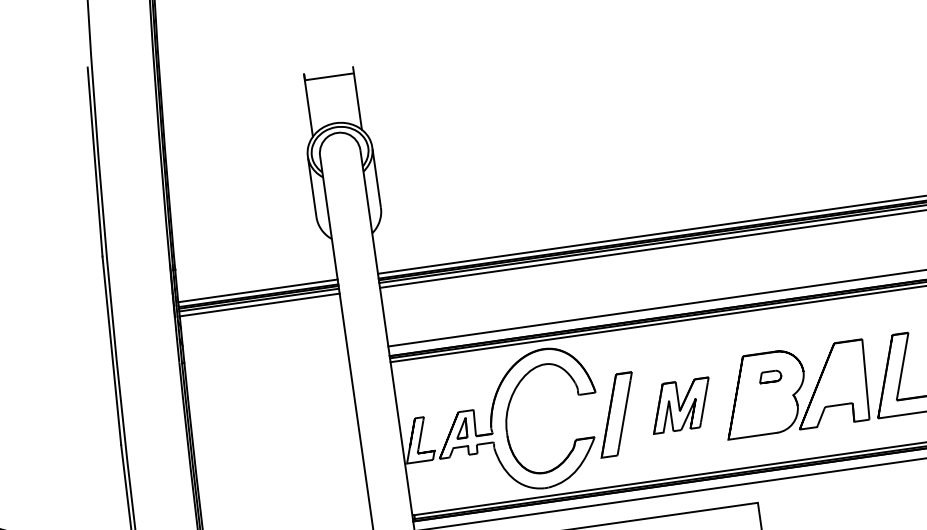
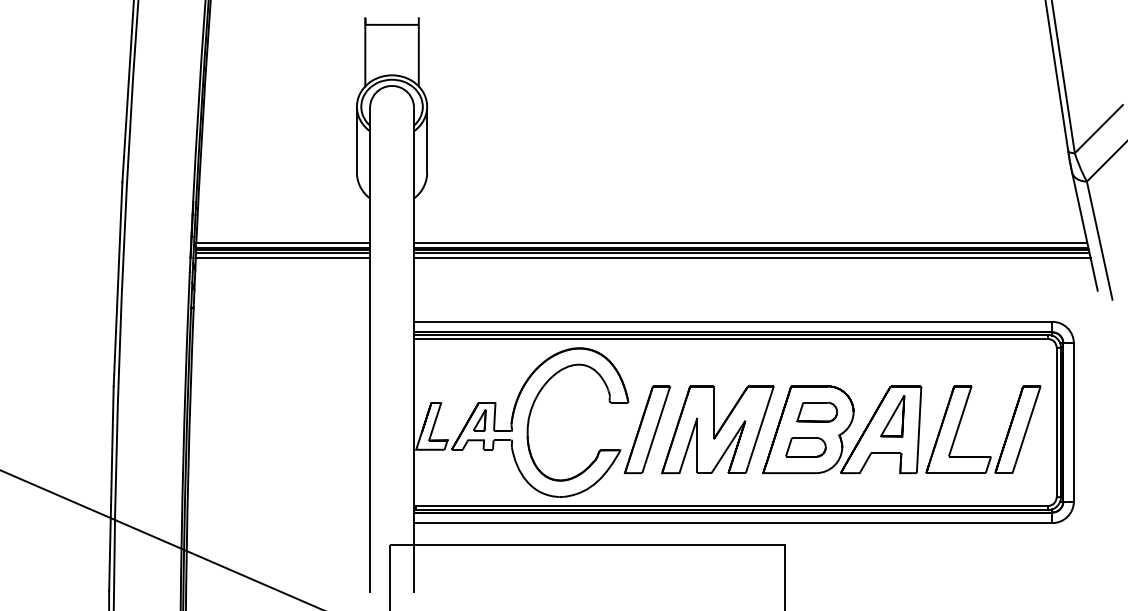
part: (839, 370) -> (892, 416), added
part: (770, 376) -> (817, 412), size x1.67
part: (680, 405) -> (717, 429), size x1.67
part: (763, 410) -> (805, 447), added

